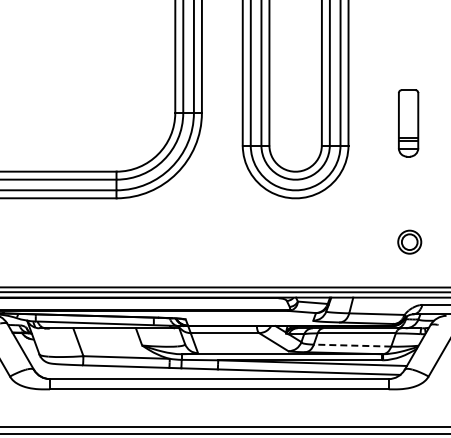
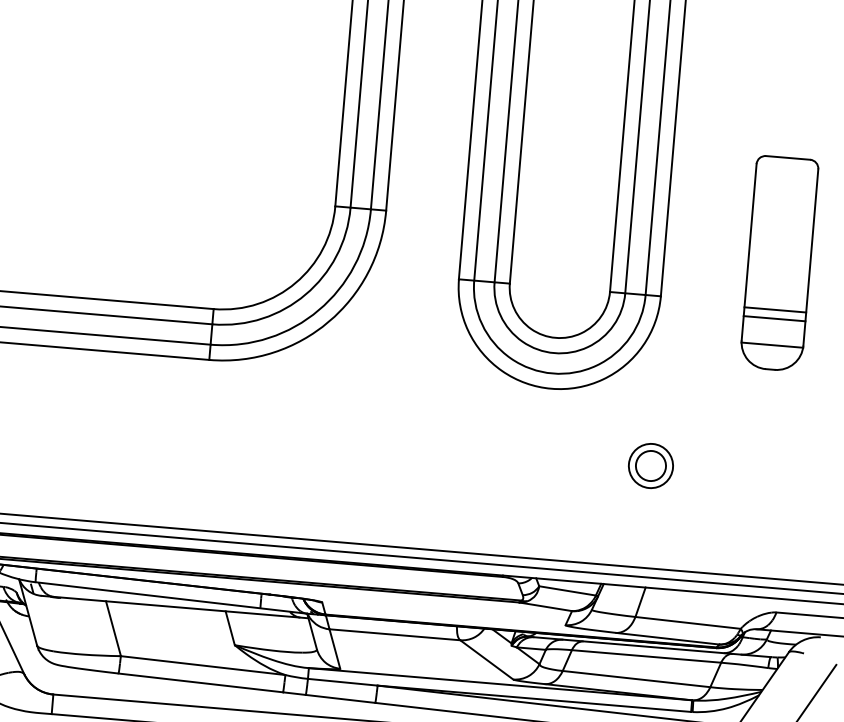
part: (408, 123) -> (779, 263), size x1.67
part: (409, 241) -> (650, 464), moved
line: (352, 345) -> (636, 678), dashed -> solid

